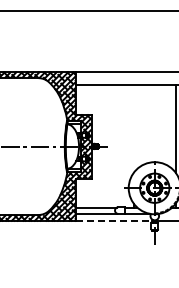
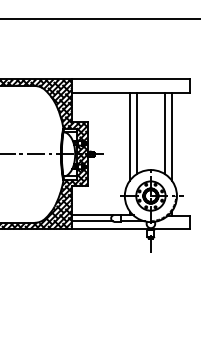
line: (140, 125) -> (136, 133), added
line: (168, 125) -> (164, 133), added
line: (133, 128) -> (129, 136), added
line: (114, 221) -> (110, 229), dashed -> solid

